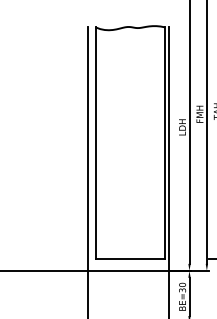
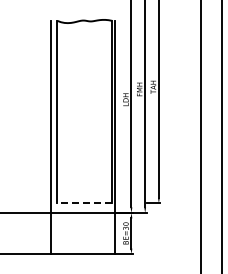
line: (129, 258) -> (84, 203), solid -> dashed

